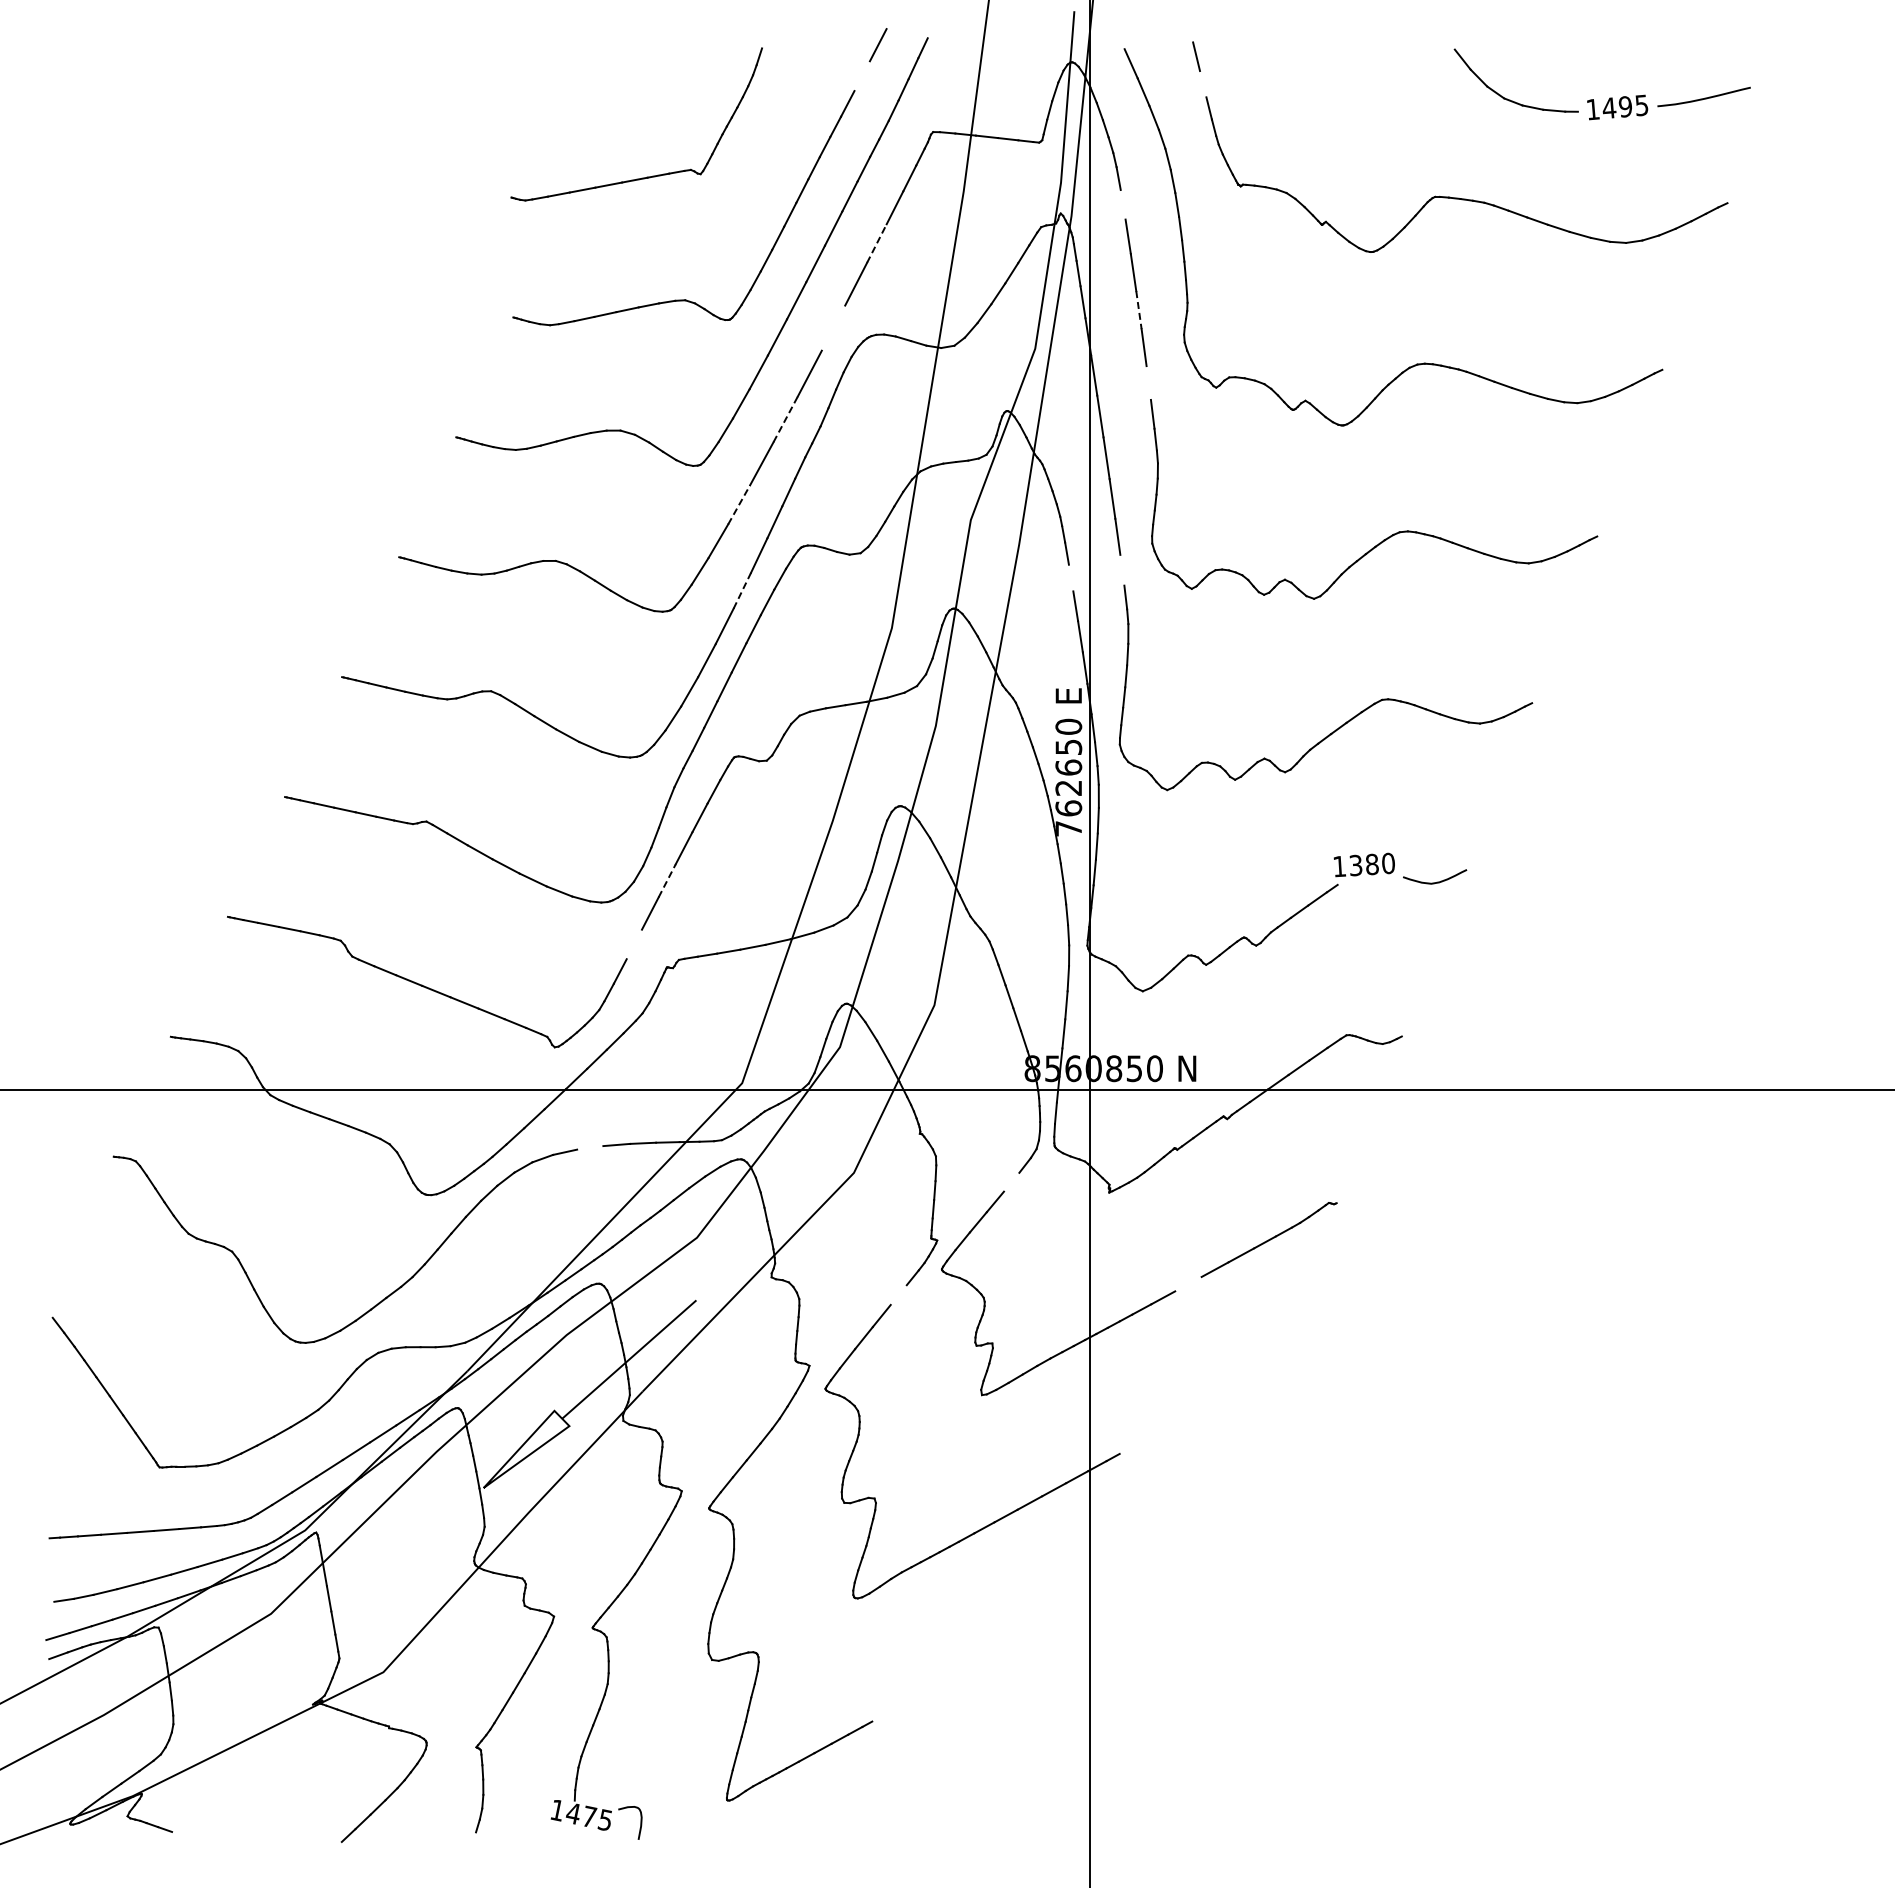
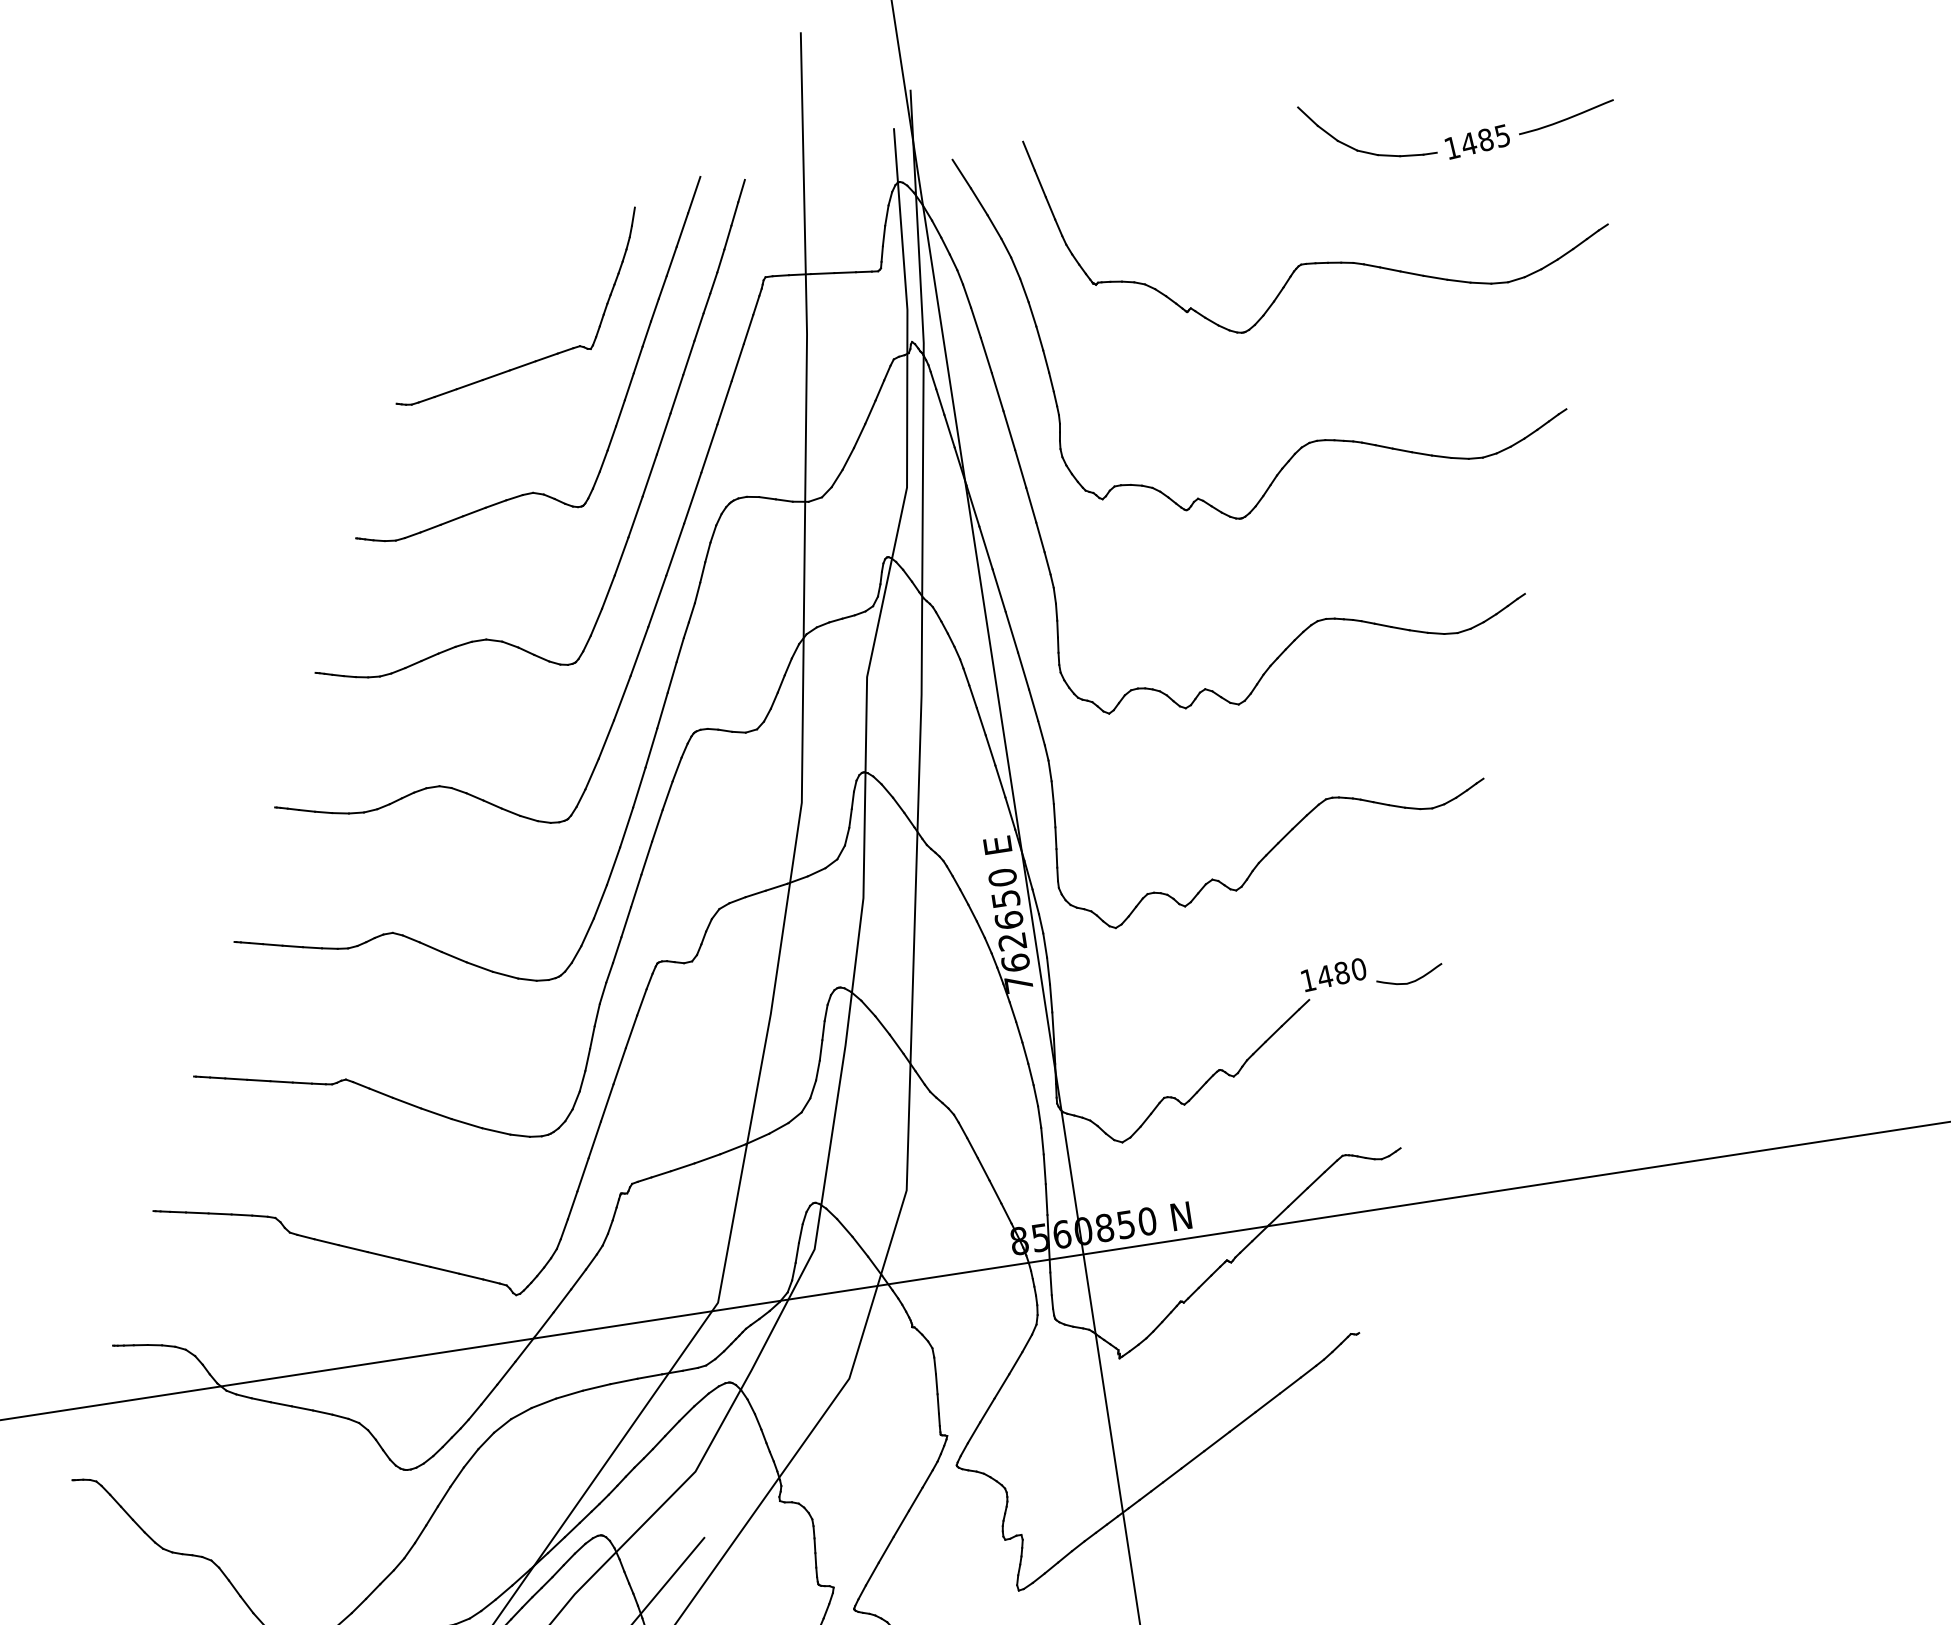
line: (861, 76) -> (681, 230), added
line: (1203, 84) -> (1040, 184), added
text: (1625, 106) -> (1485, 139), 1495 -> 1485
part: (646, 176) -> (534, 360), moved
line: (1122, 204) -> (975, 322), added
line: (876, 243) -> (724, 402), dashed -> solid
line: (1139, 310) -> (1009, 430), dashed -> solid
line: (833, 327) -> (692, 497), added
line: (1148, 382) -> (1030, 504), added
line: (785, 419) -> (657, 601), dashed -> solid
line: (739, 504) -> (622, 697), dashed -> solid
line: (1122, 569) -> (1033, 704), added
line: (1070, 577) -> (980, 721), added
line: (742, 590) -> (639, 787), dashed -> solid
text: (1355, 865) -> (1324, 976), 1380 -> 1480
line: (667, 880) -> (607, 1102), dashed -> solid
line: (633, 944) -> (582, 1175), added
line: (590, 1147) -> (569, 1394), added
line: (1011, 1181) -> (1015, 1362), added
line: (1188, 1283) -> (1216, 1440), added
line: (898, 1294) -> (915, 1498), added

